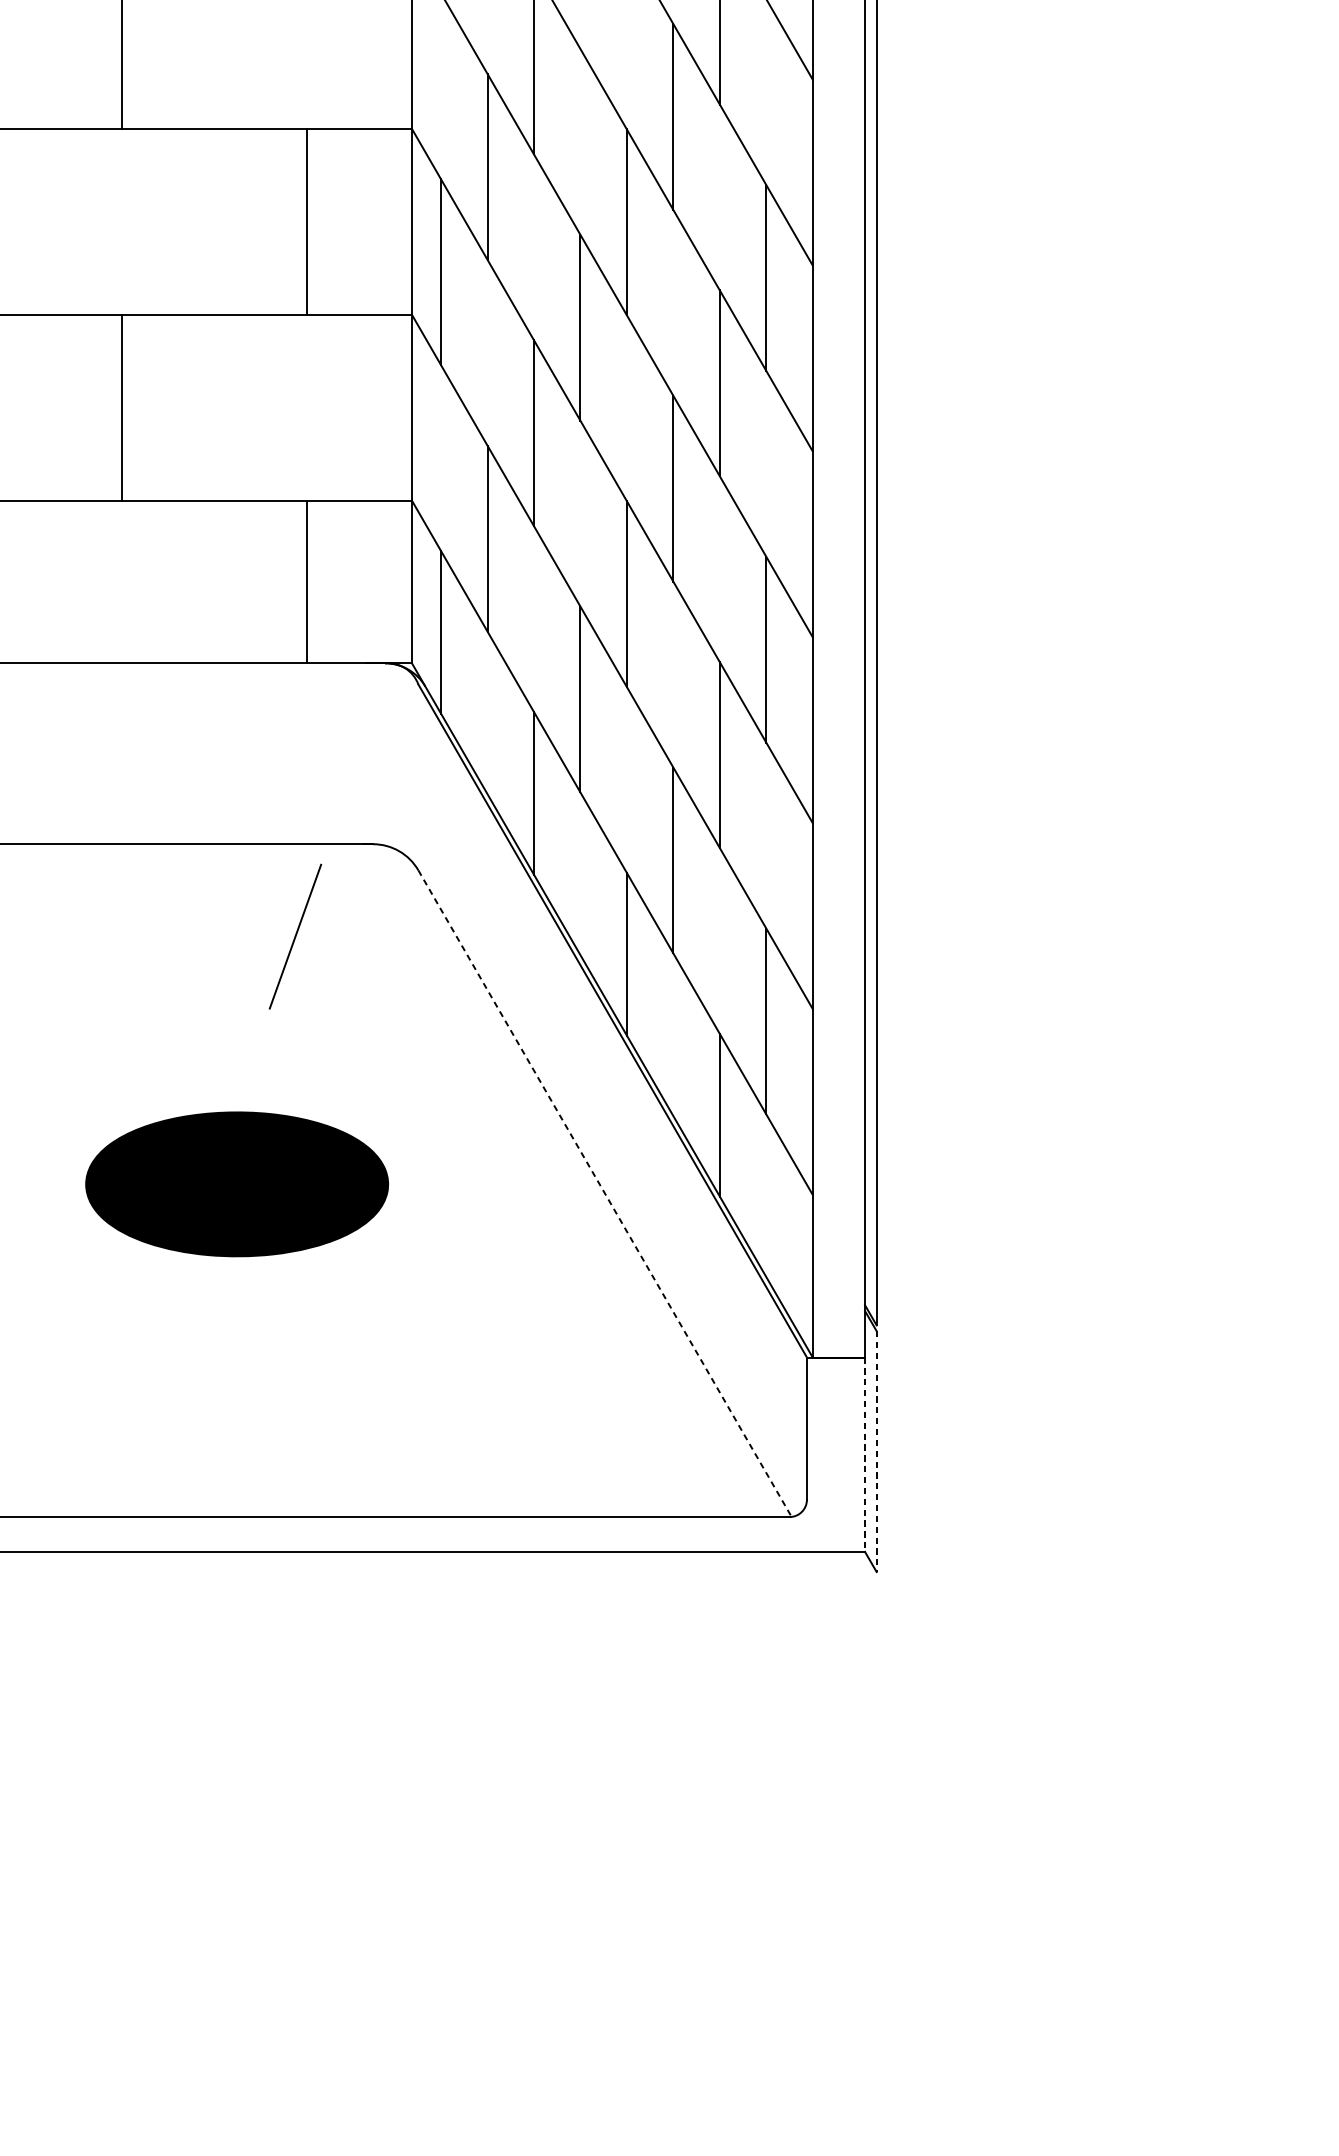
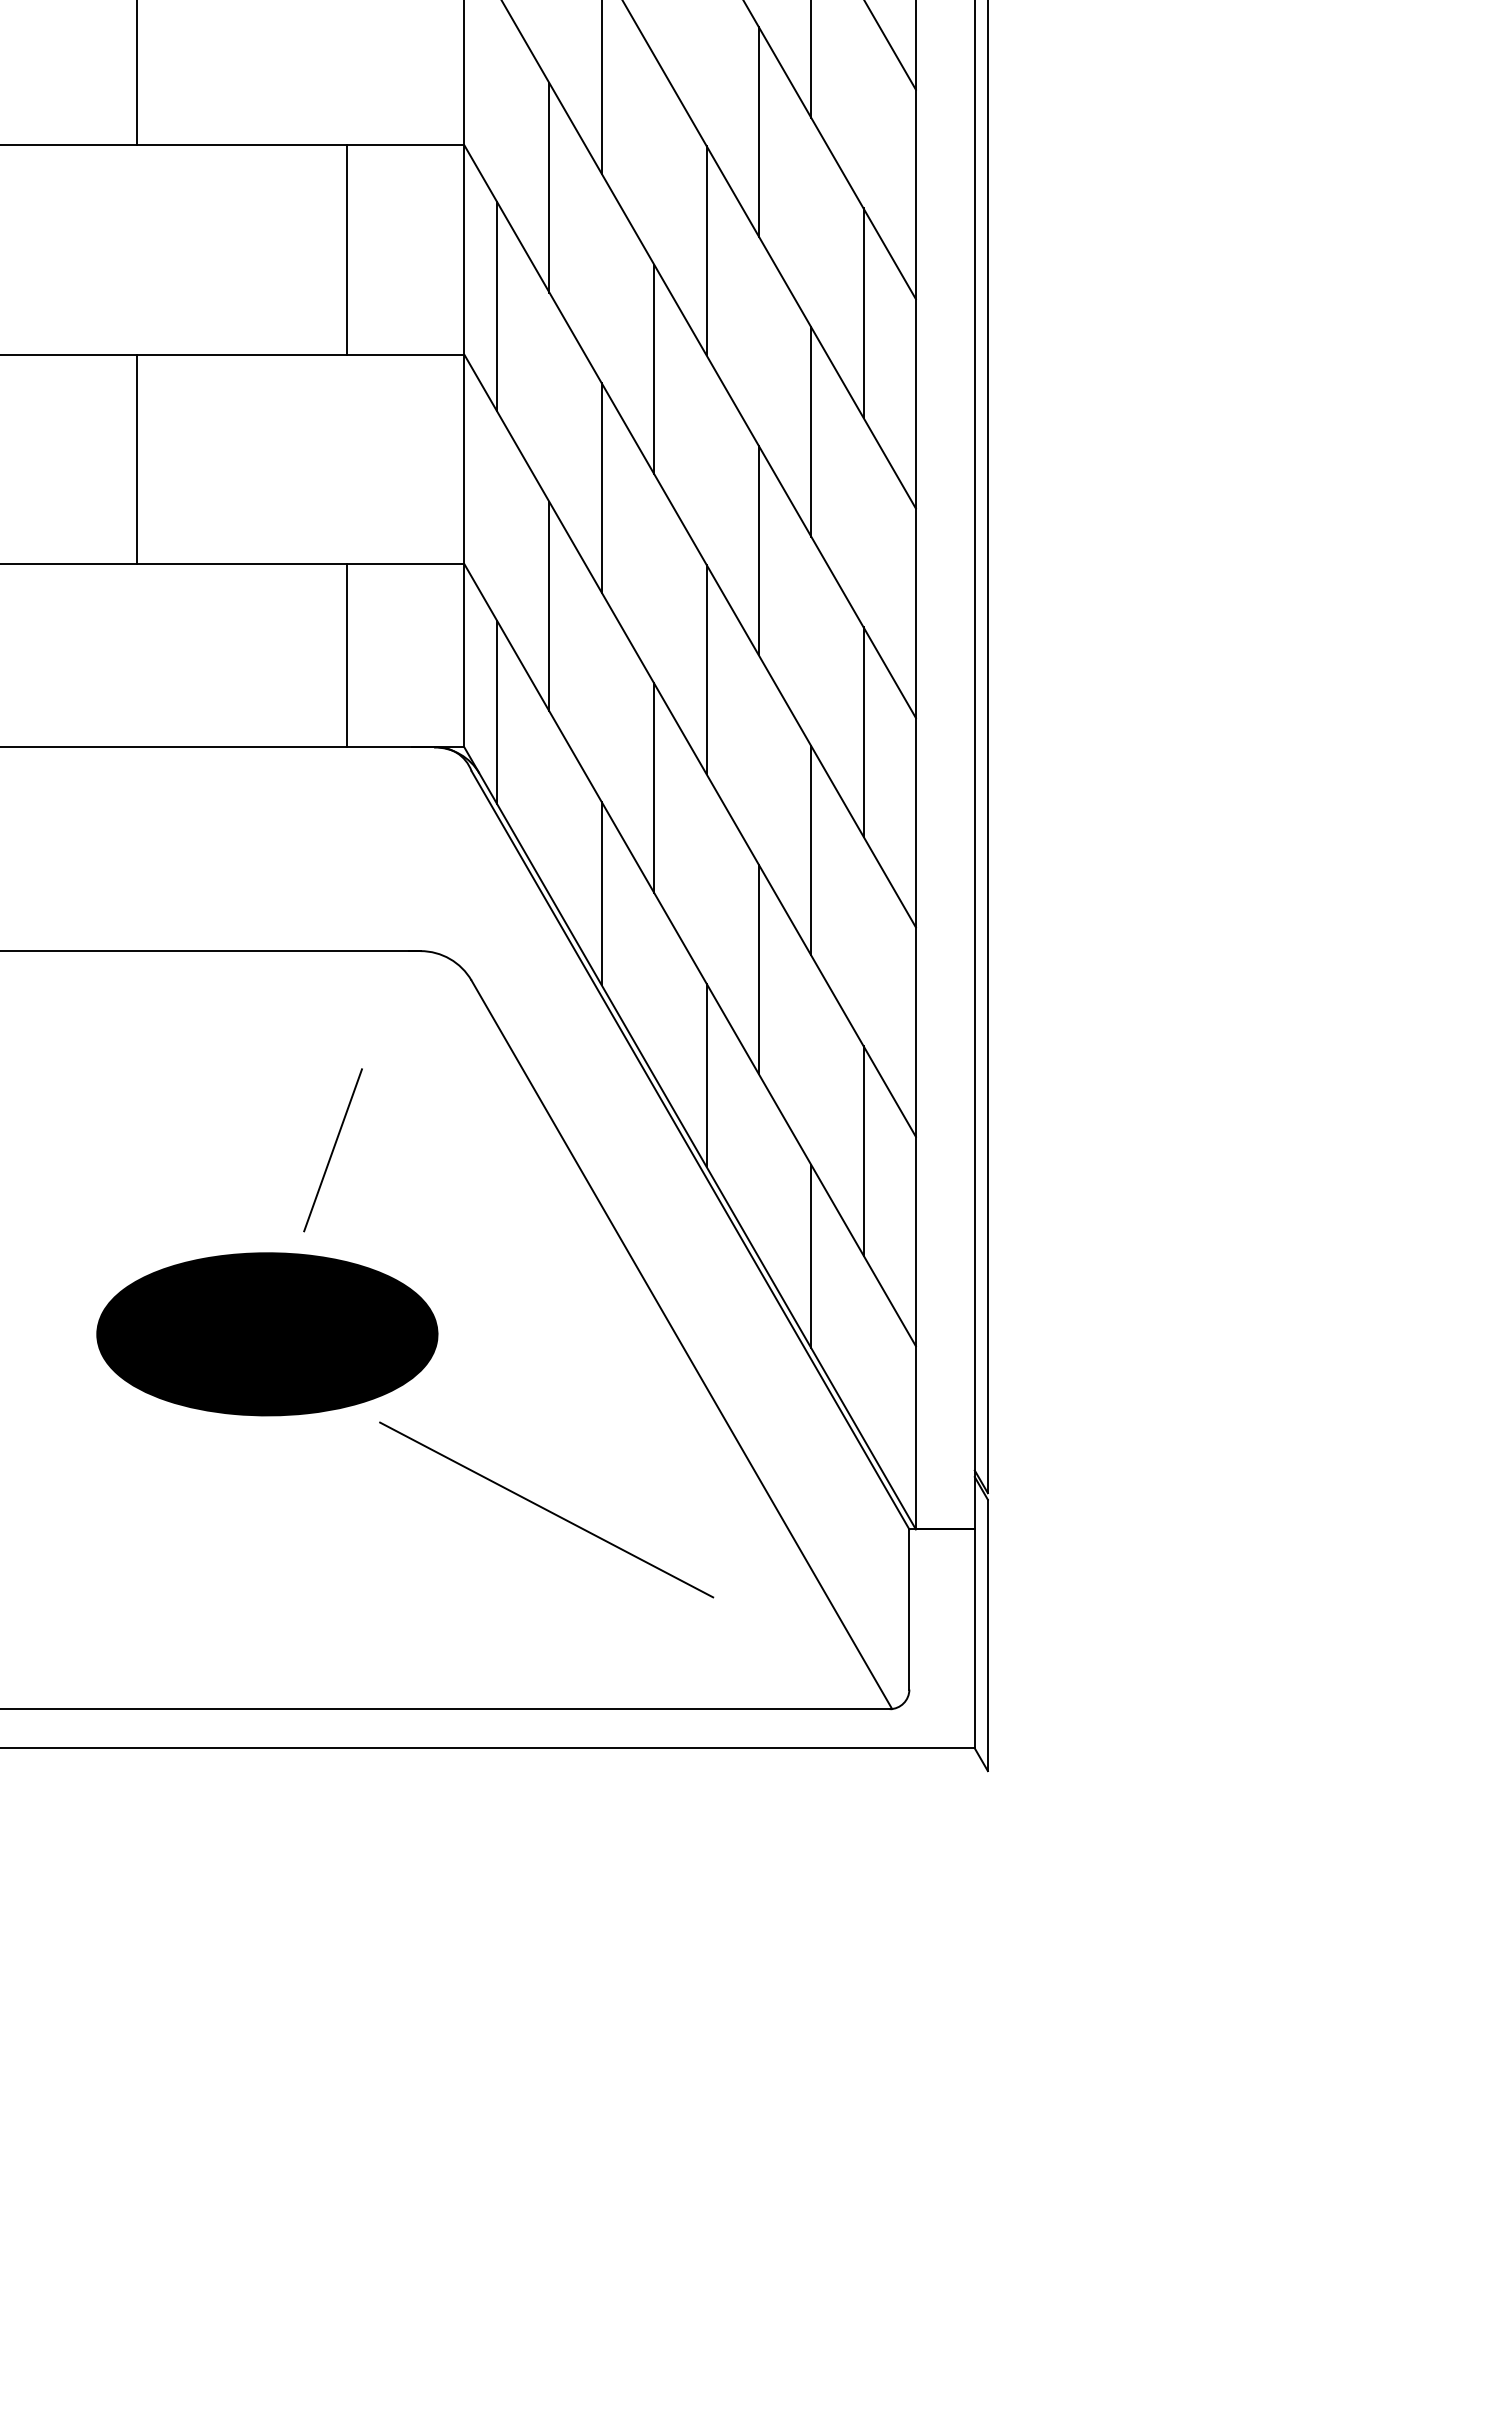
line: (294, 936) -> (332, 1150), moved
line: (604, 1193) -> (681, 1344), dashed -> solid
line: (484, 1339) -> (546, 1509), added
line: (876, 1451) -> (987, 1635), dashed -> solid
line: (864, 1455) -> (974, 1639), dashed -> solid

